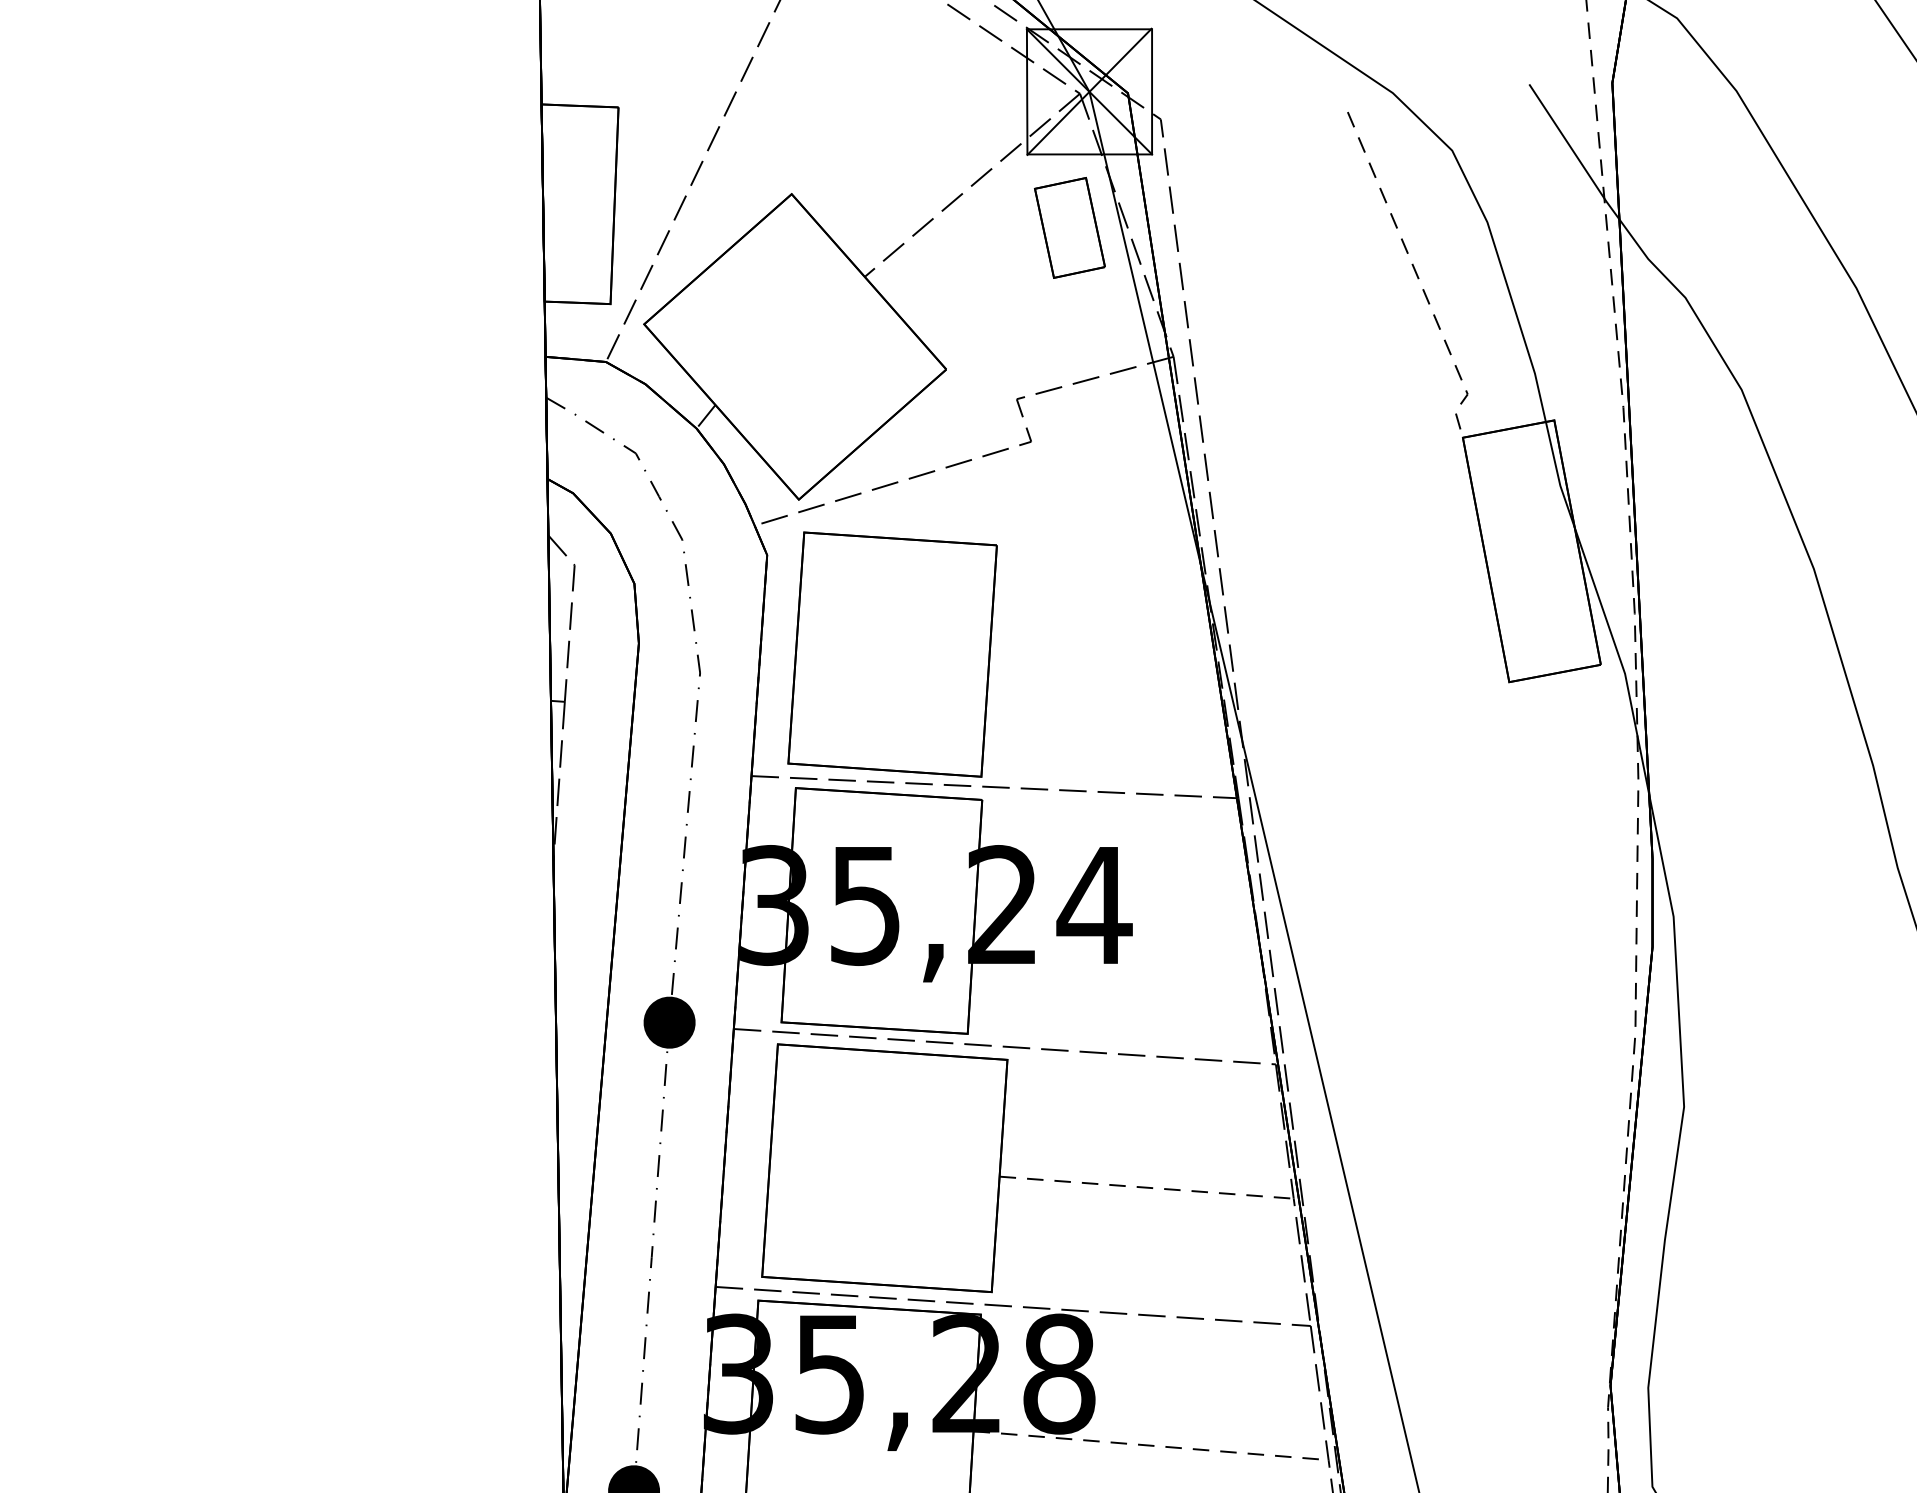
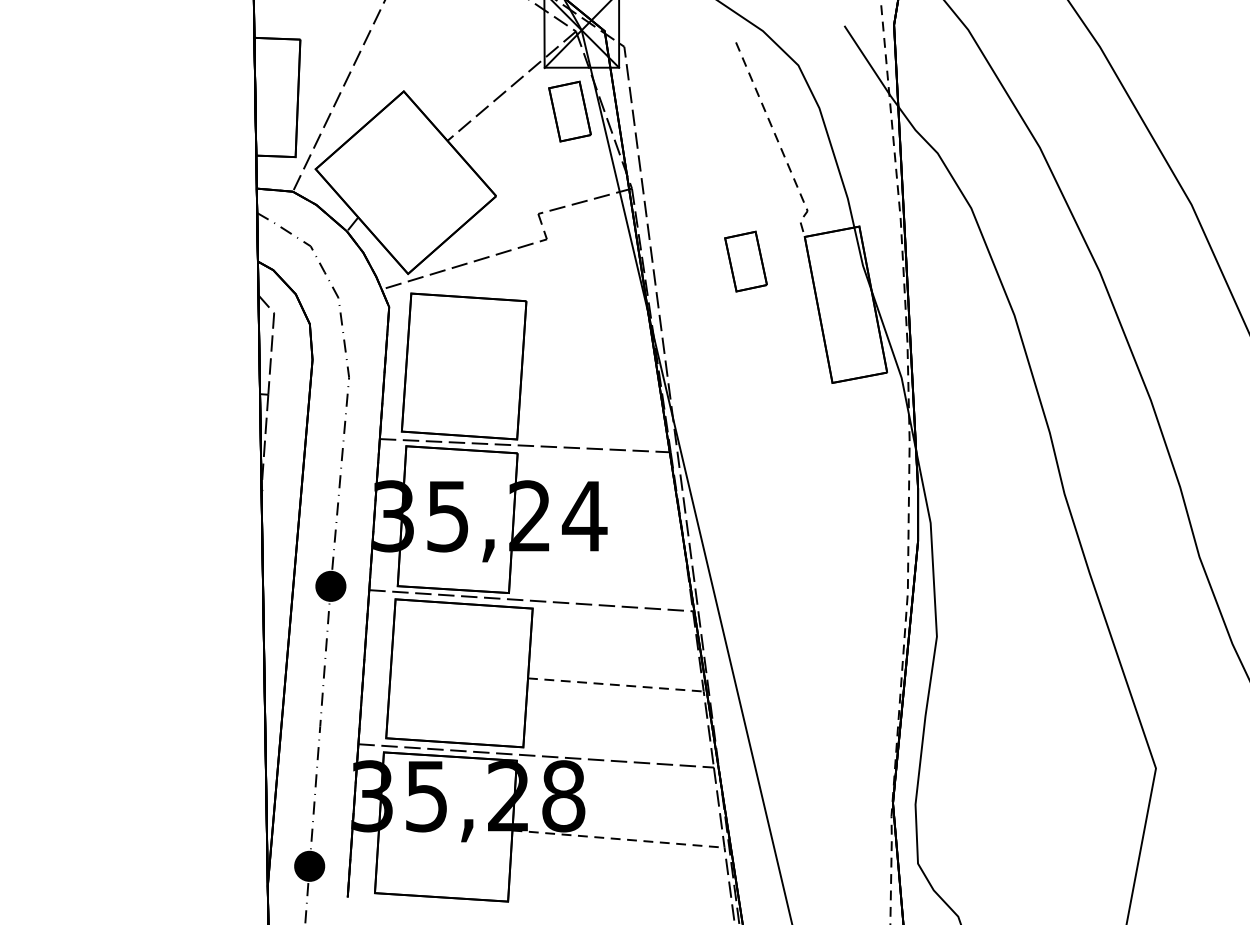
part: (1363, 478) -> (745, 261), added

